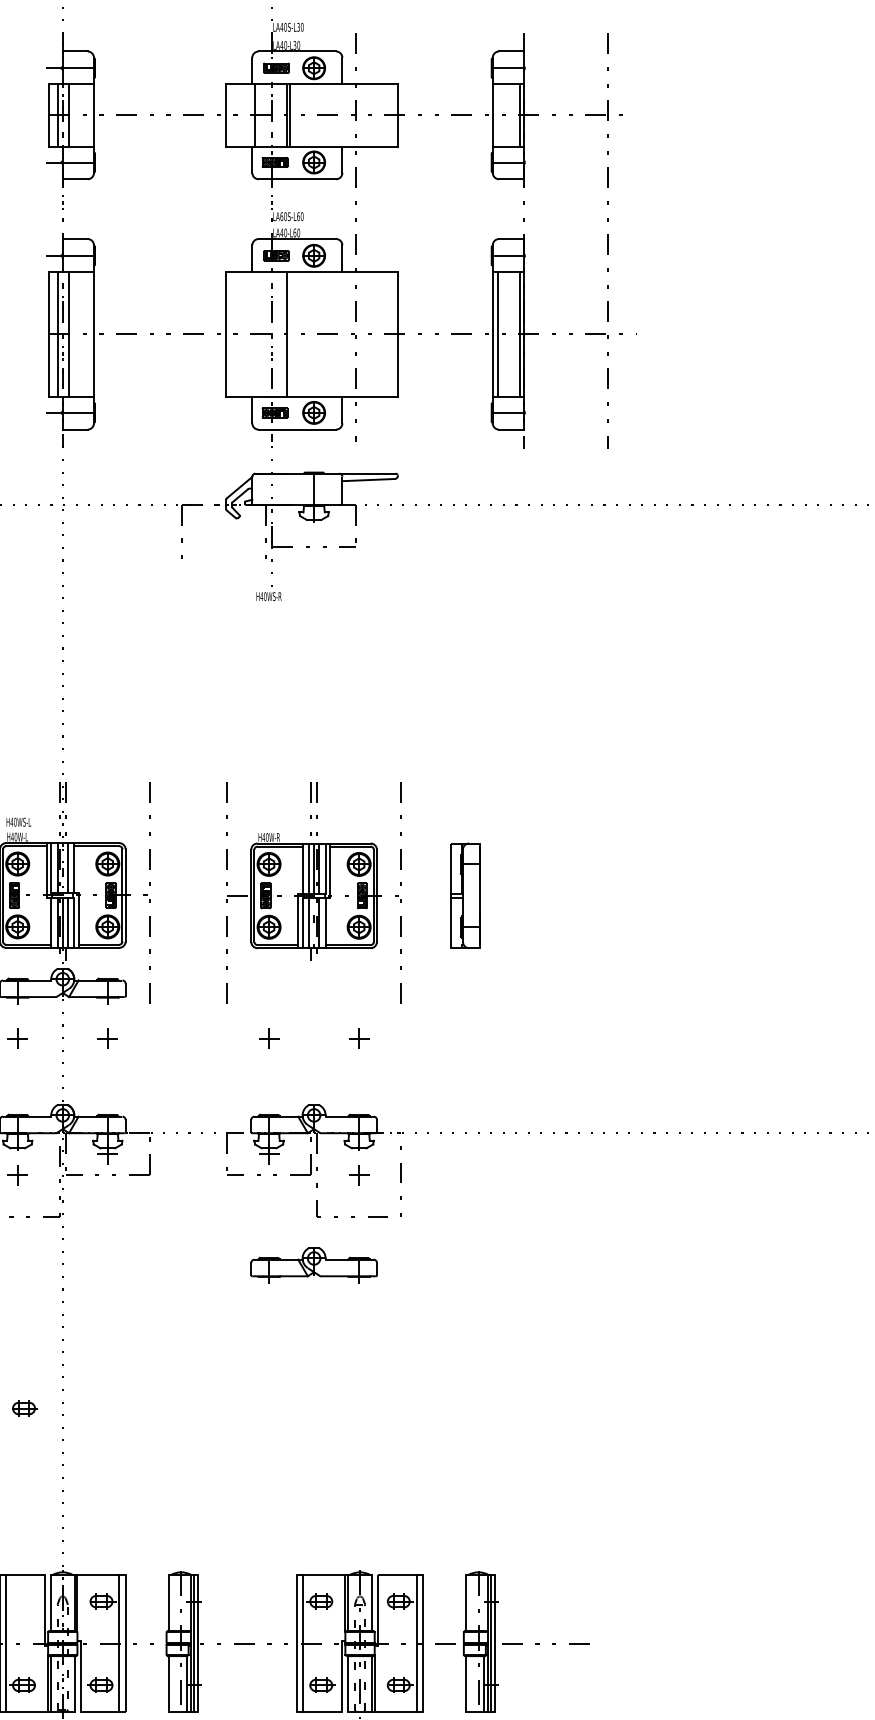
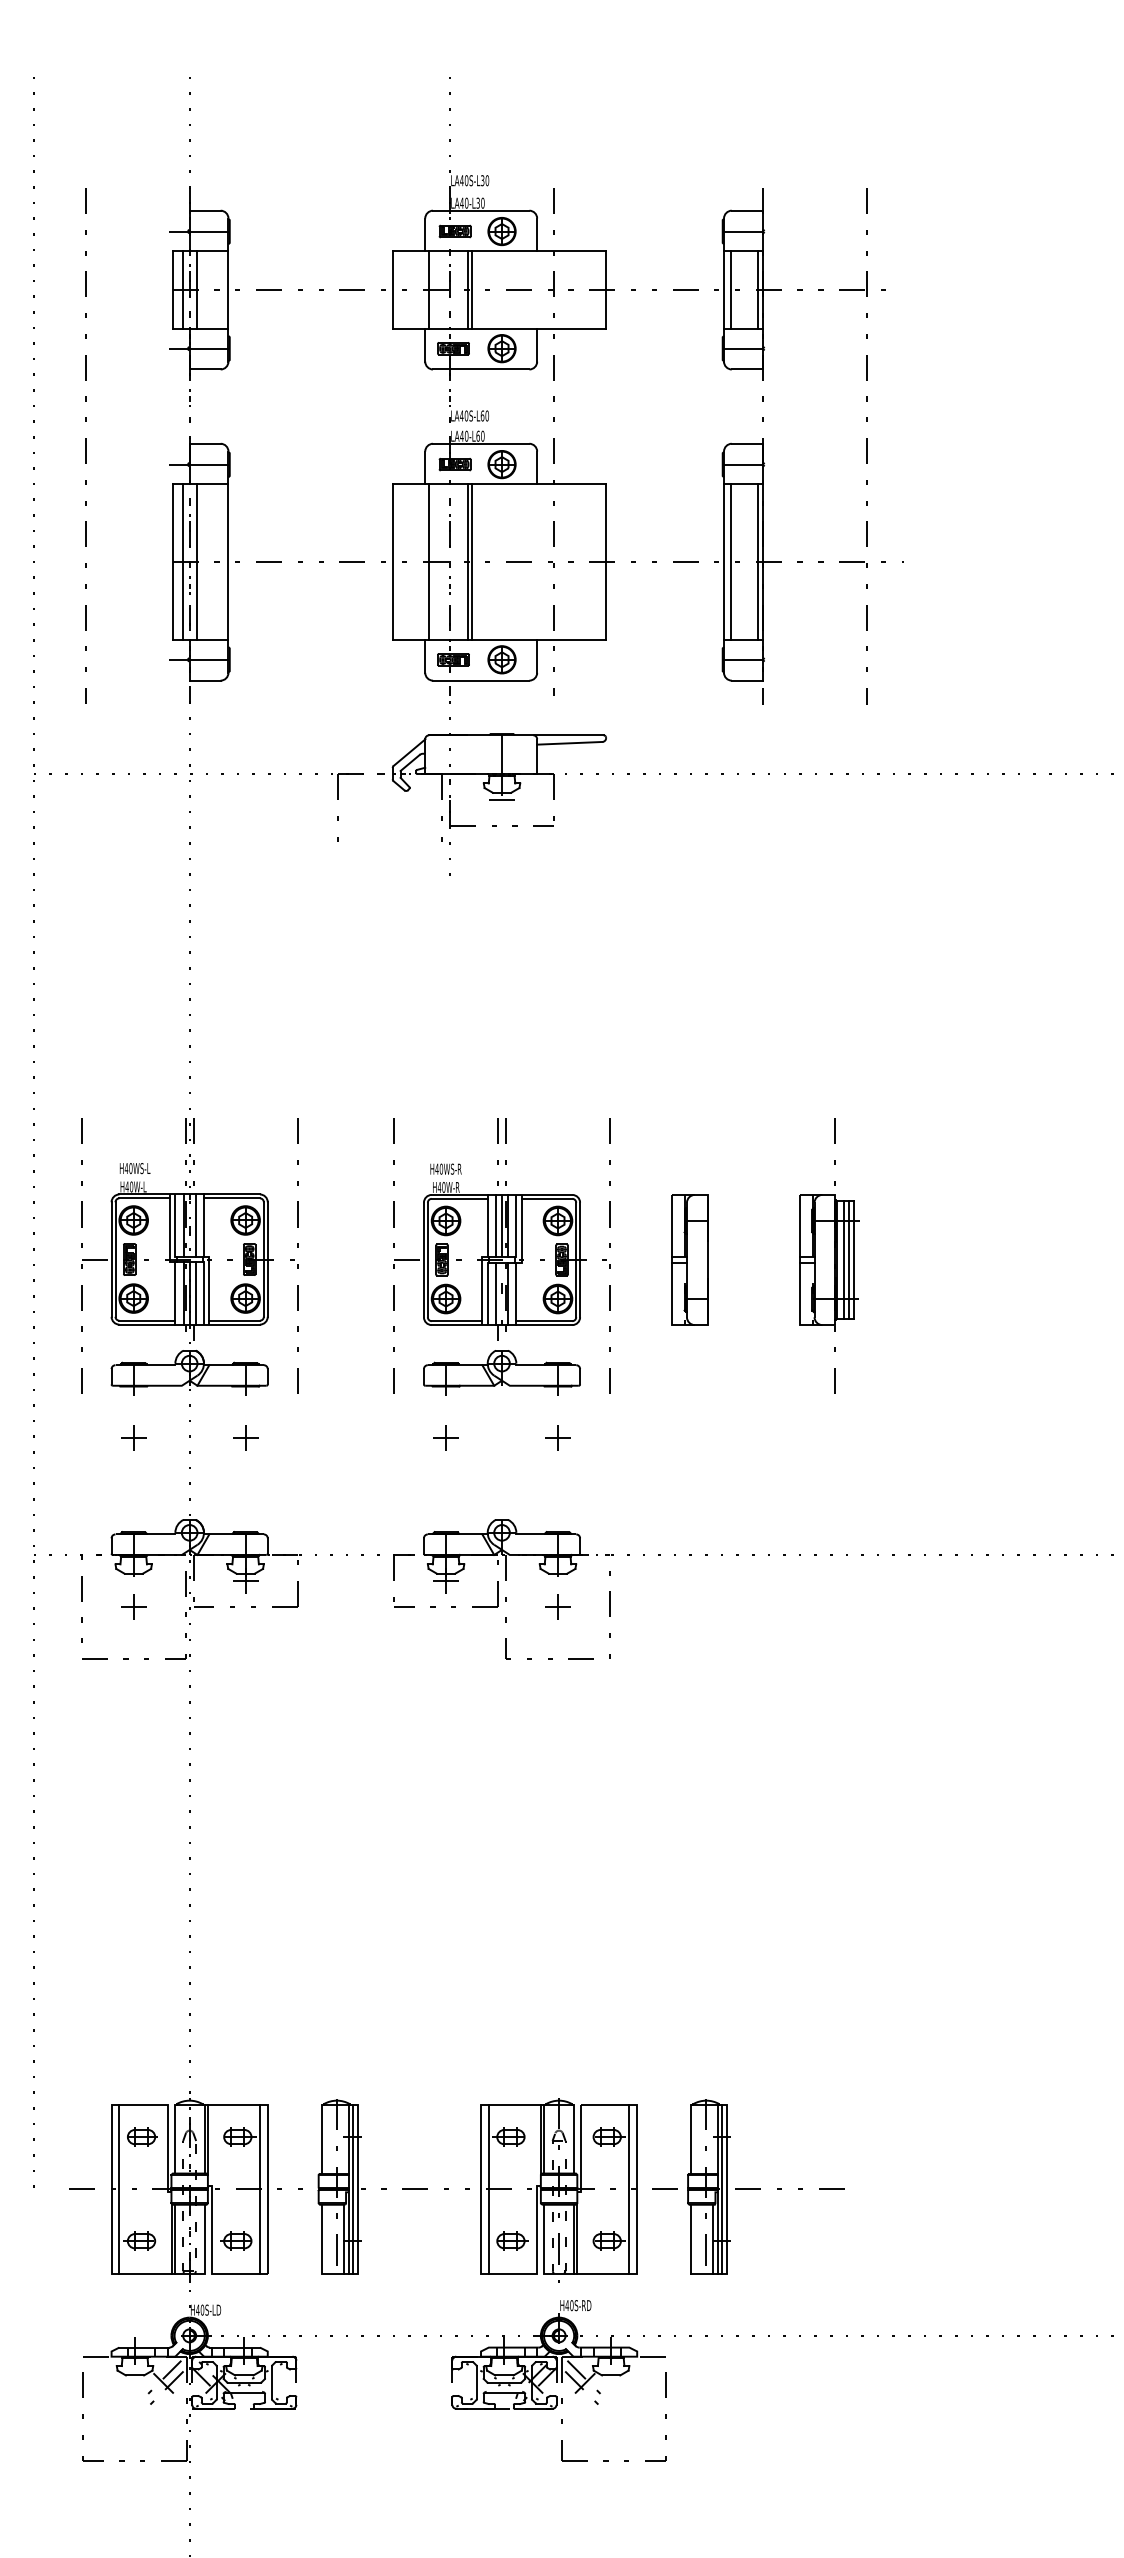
line: (497, 115) -> (730, 290), added
text: (281, 216) -> (461, 415), LA60S-L60 -> LA40S-L60
line: (255, 334) -> (429, 562), added
line: (290, 334) -> (472, 562), added
line: (314, 526) -> (502, 800), added
text: (268, 596) -> (445, 1168), moved
part: (577, 892) -> (829, 1255), added
part: (313, 1265) -> (501, 1372), moved
part: (24, 1408) -> (142, 2136), moved

